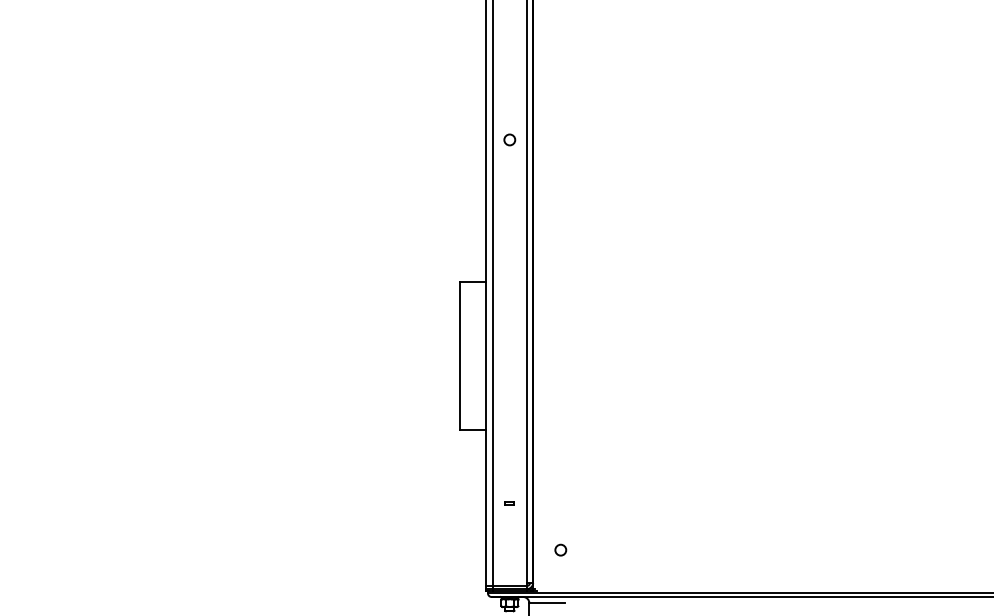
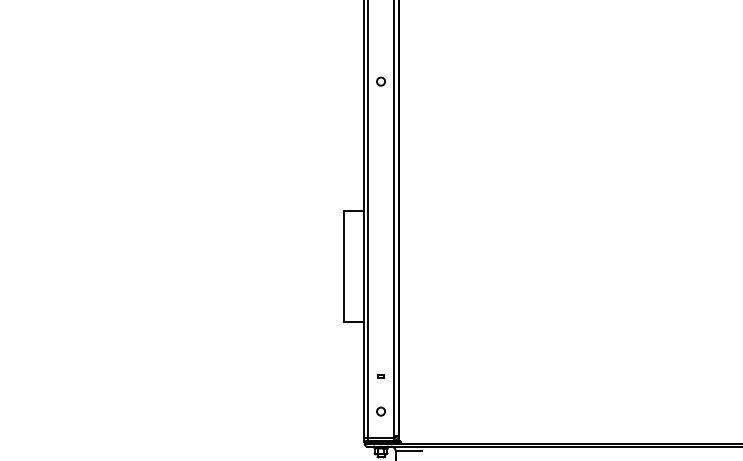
circle: (509, 139) -> (380, 81), moved
circle: (560, 549) -> (380, 411), moved

